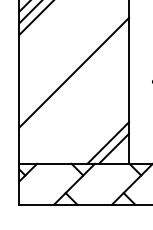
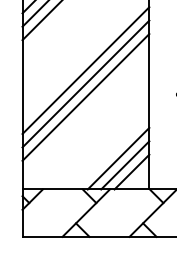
line: (74, 60) -> (86, 69), added
line: (74, 84) -> (86, 97), added
line: (102, 136) -> (118, 157), added

